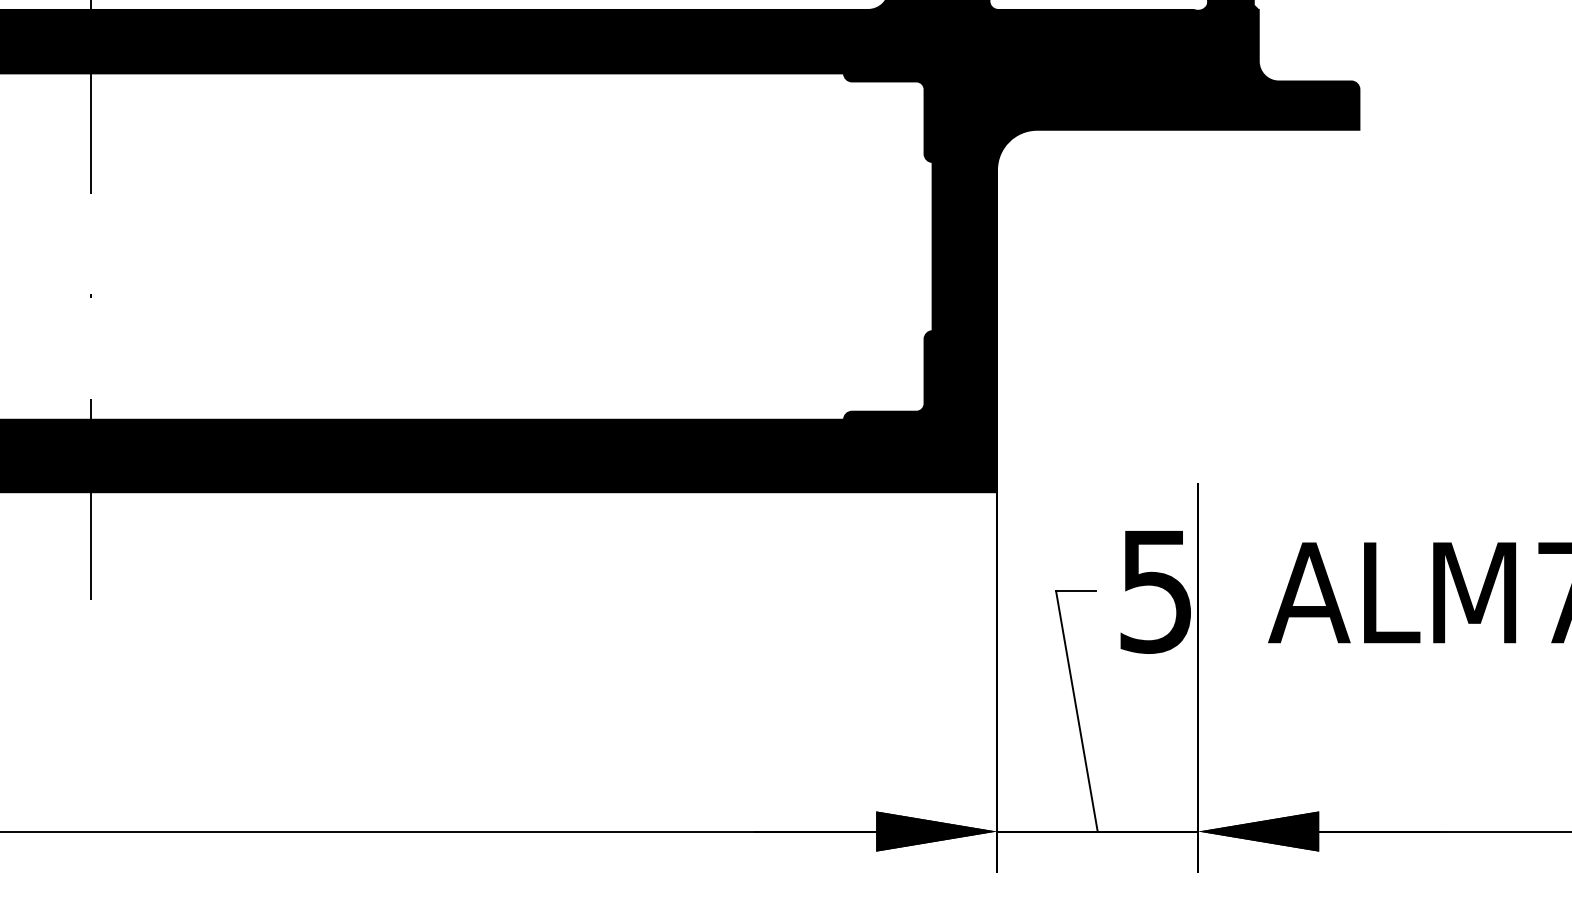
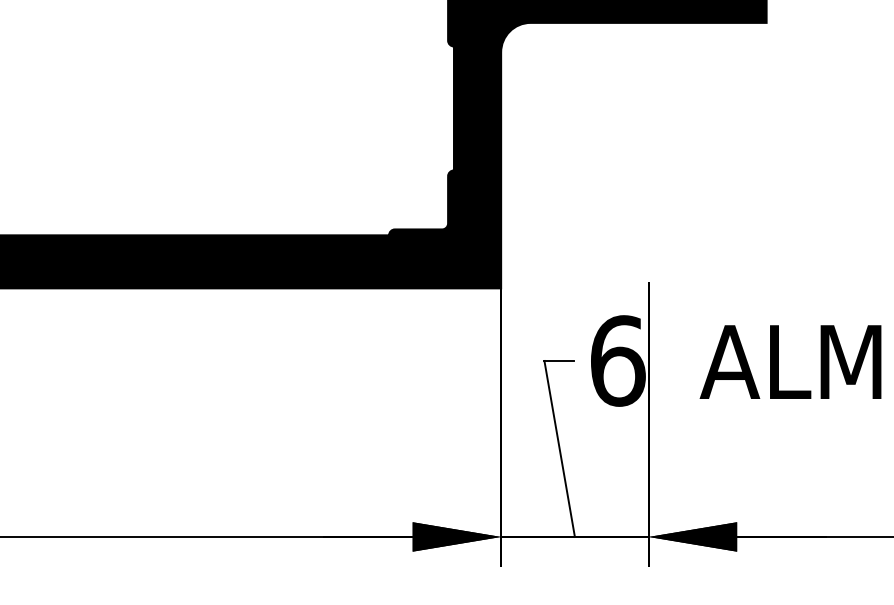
text: (1156, 590) -> (617, 360), 5 -> 6

